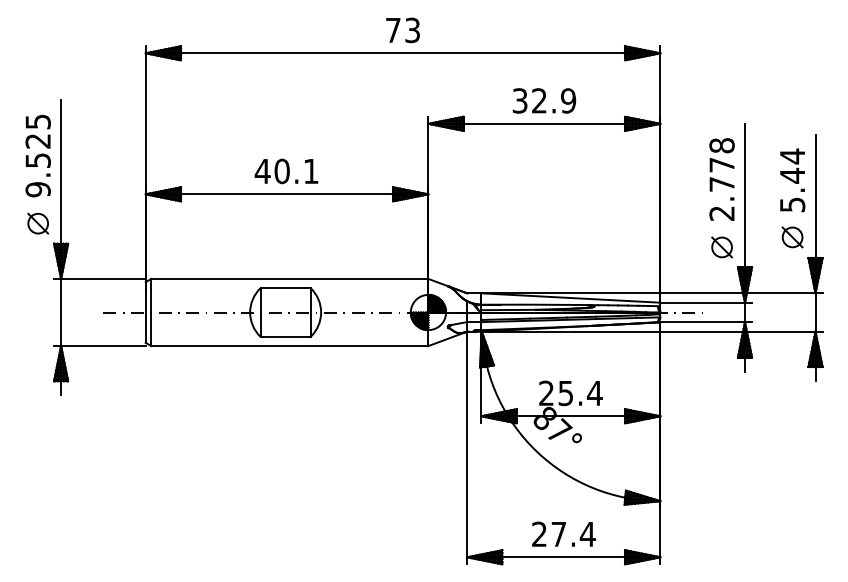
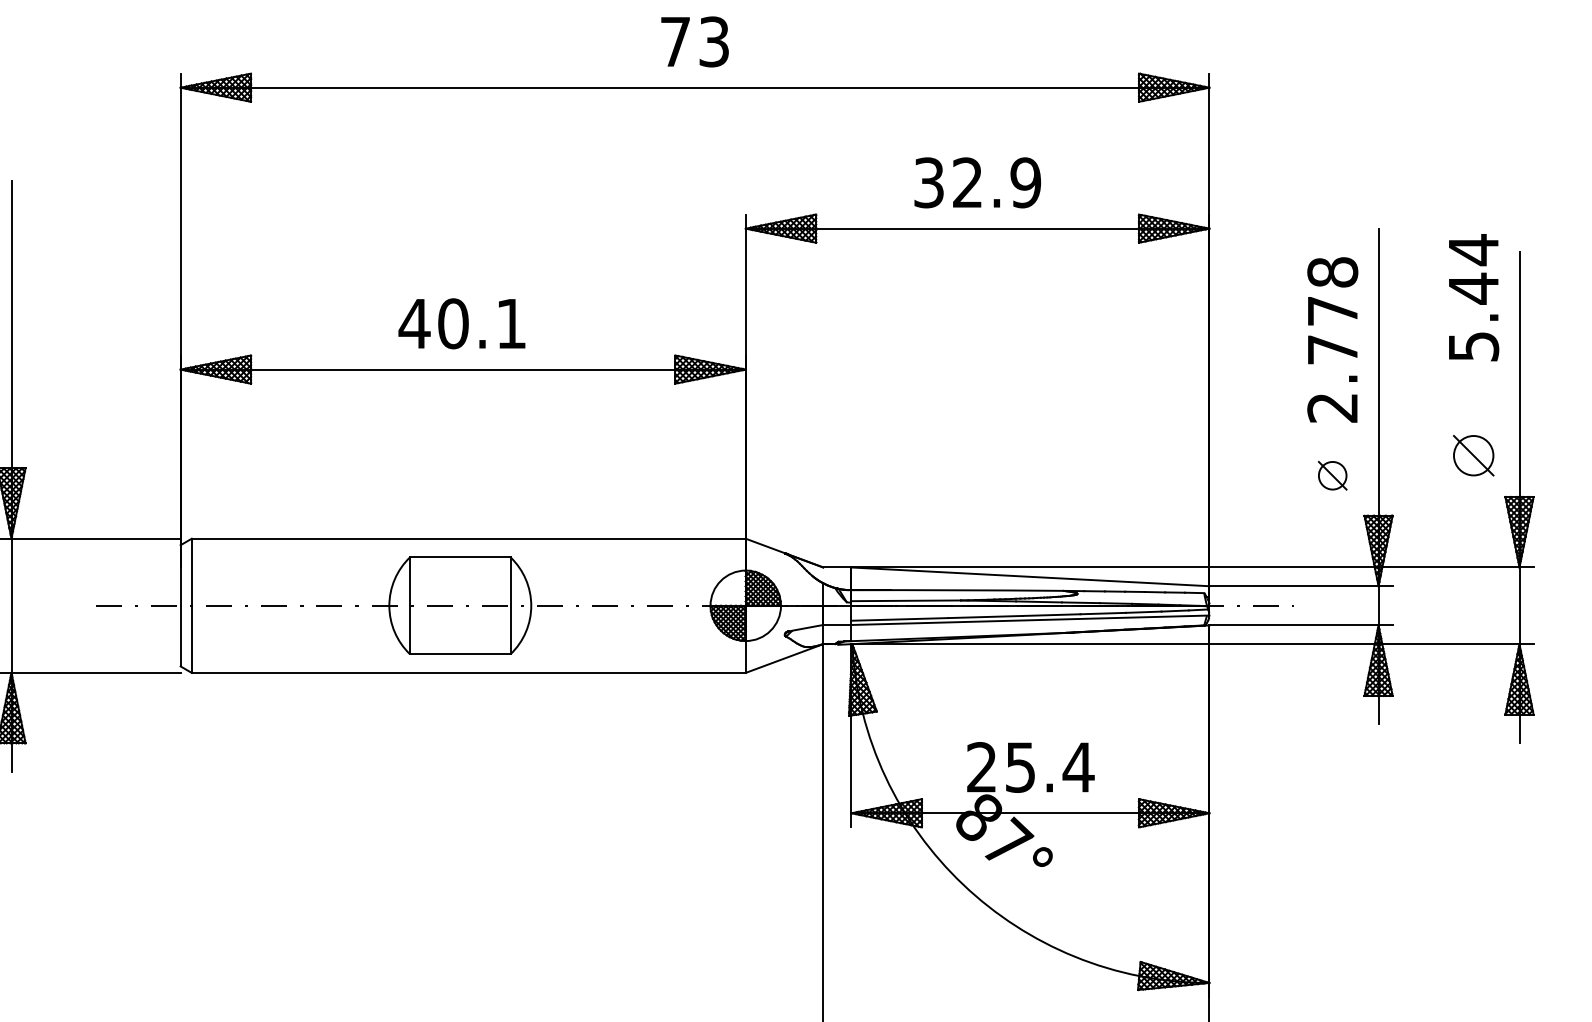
text: (792, 180) -> (1473, 297), moved
part: (721, 247) -> (1331, 475), size x0.7

